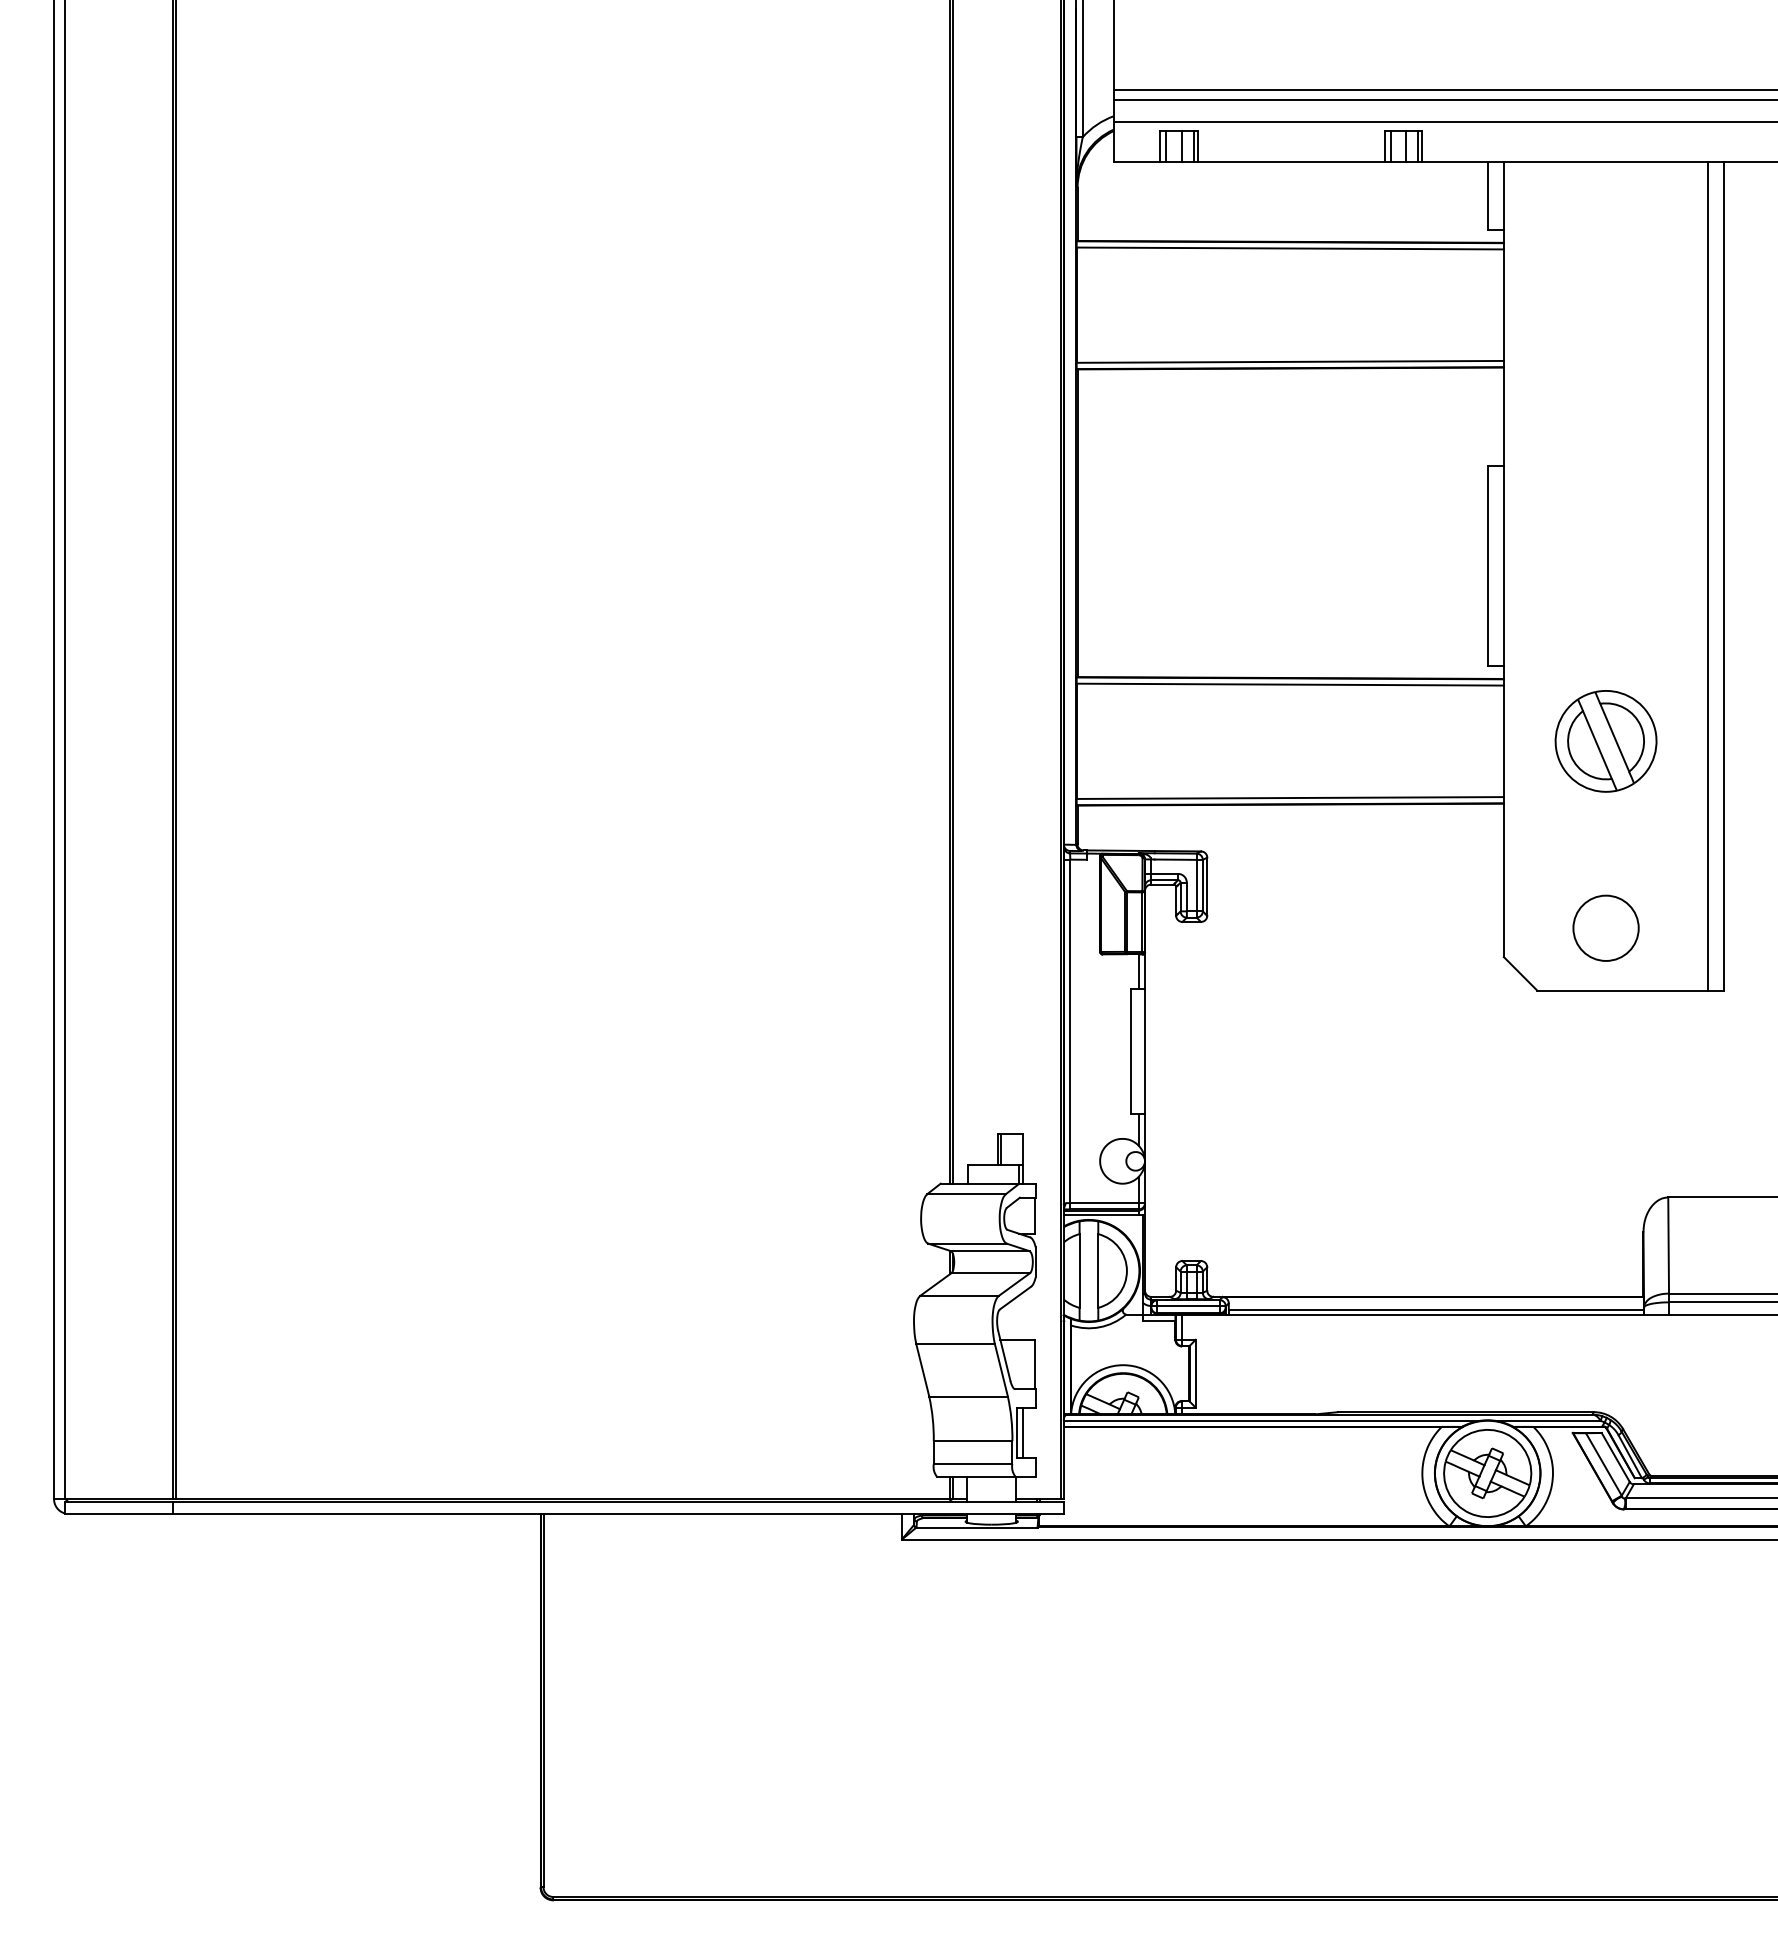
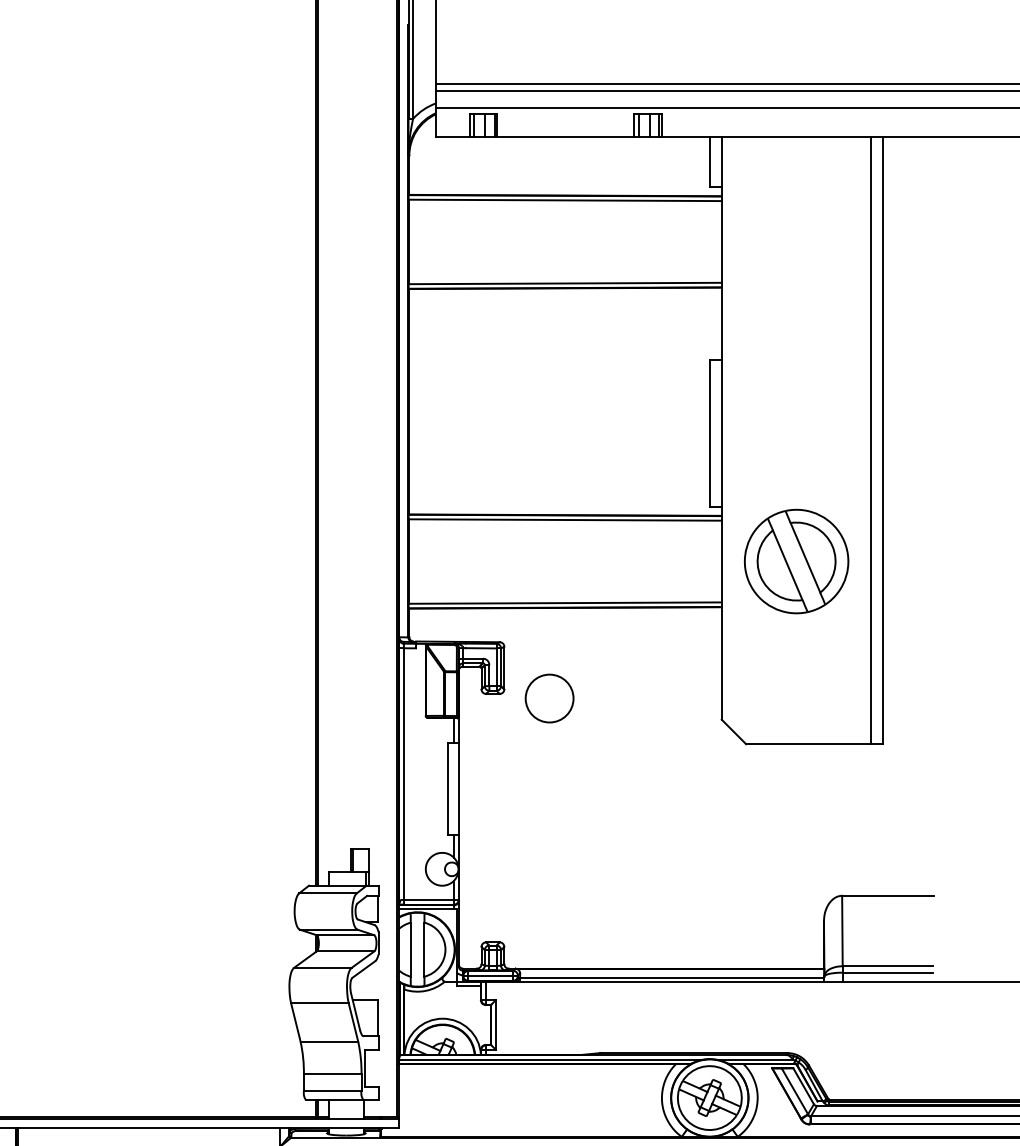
part: (1605, 741) -> (796, 561), size x1.4
circle: (1605, 927) -> (549, 697), moved
line: (1022, 1432) -> (368, 1068), removed

